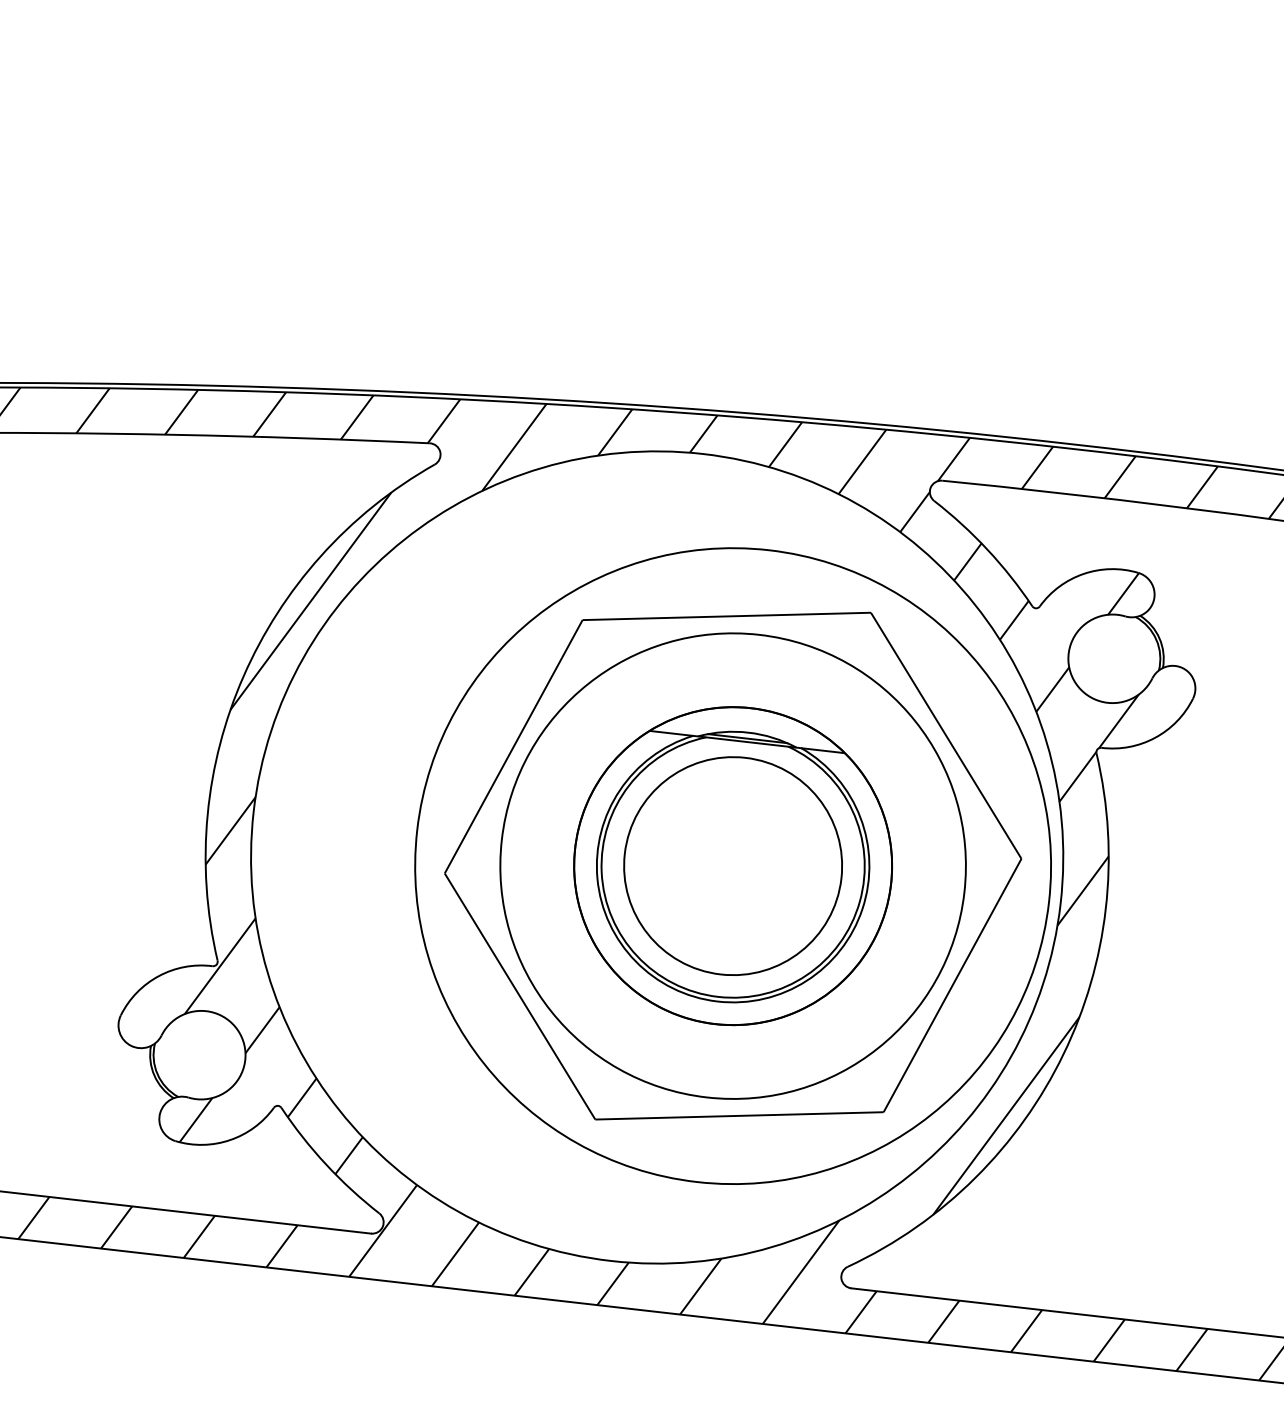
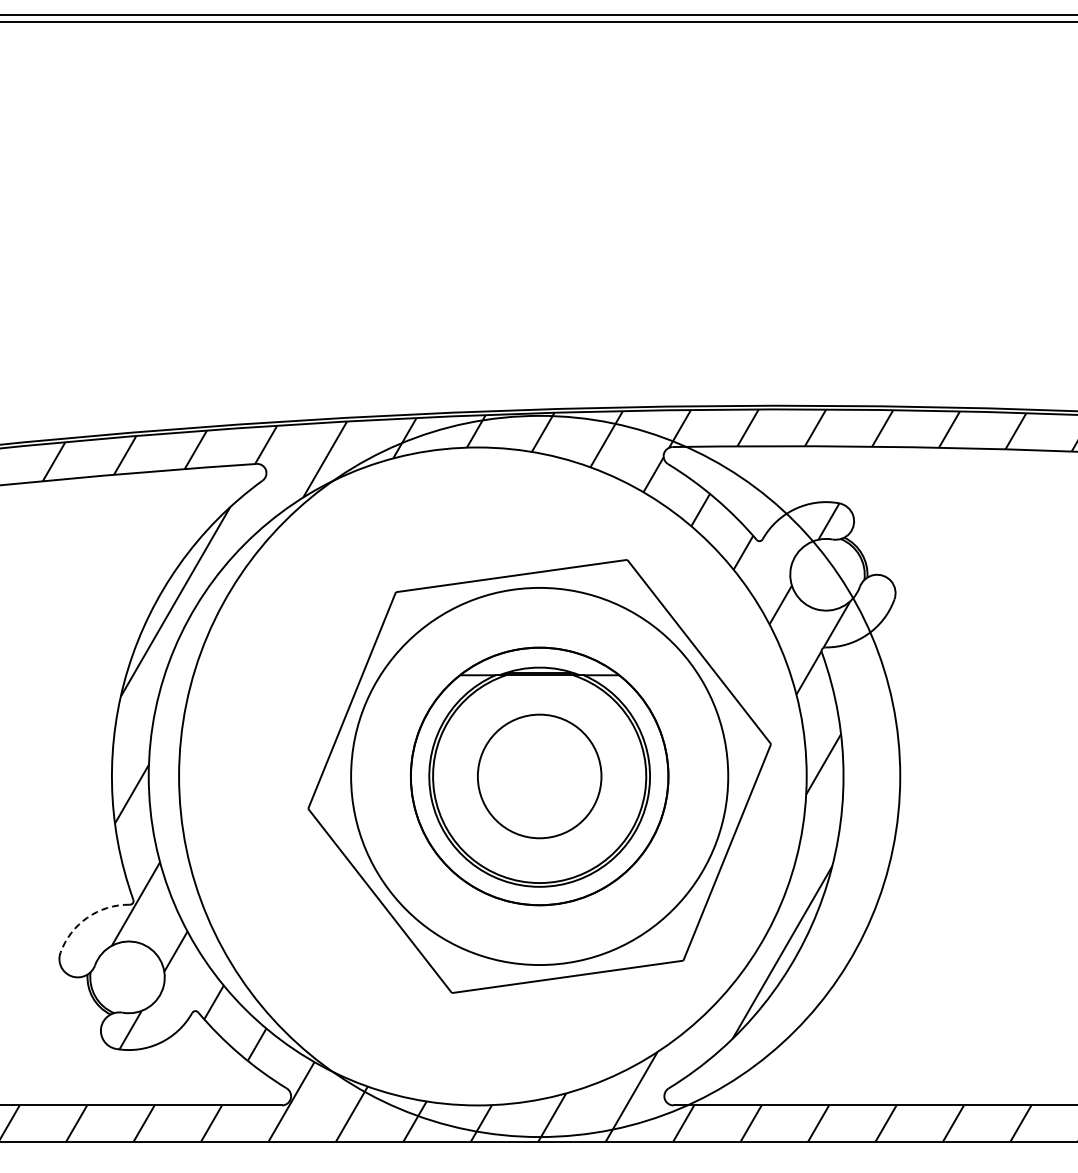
circle: (732, 866) -> (539, 776), size x0.7
circle: (732, 866) -> (539, 776), size x1.4
arc: (158, 975) -> (87, 917), solid -> dashed

